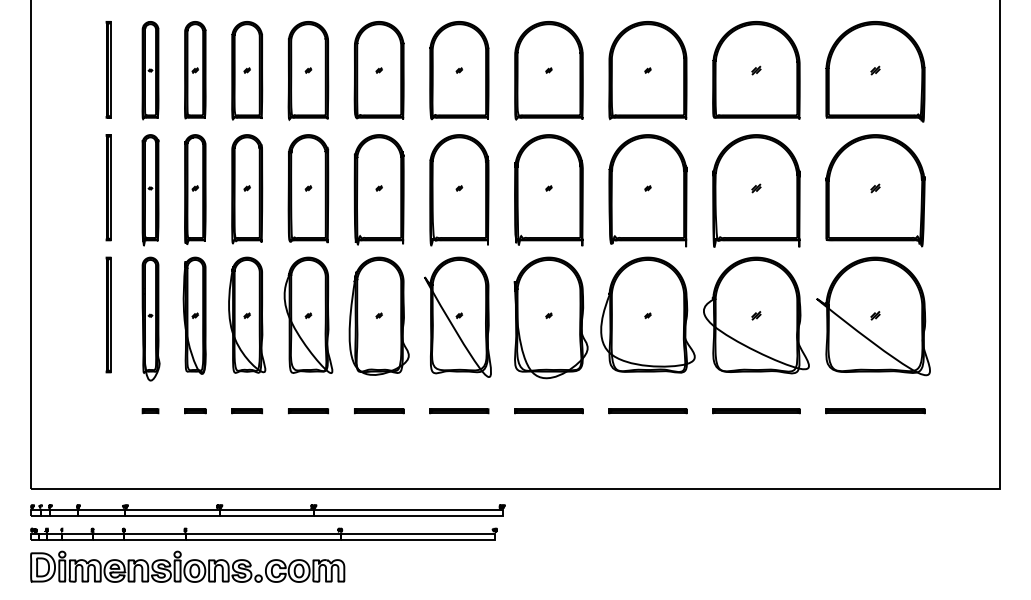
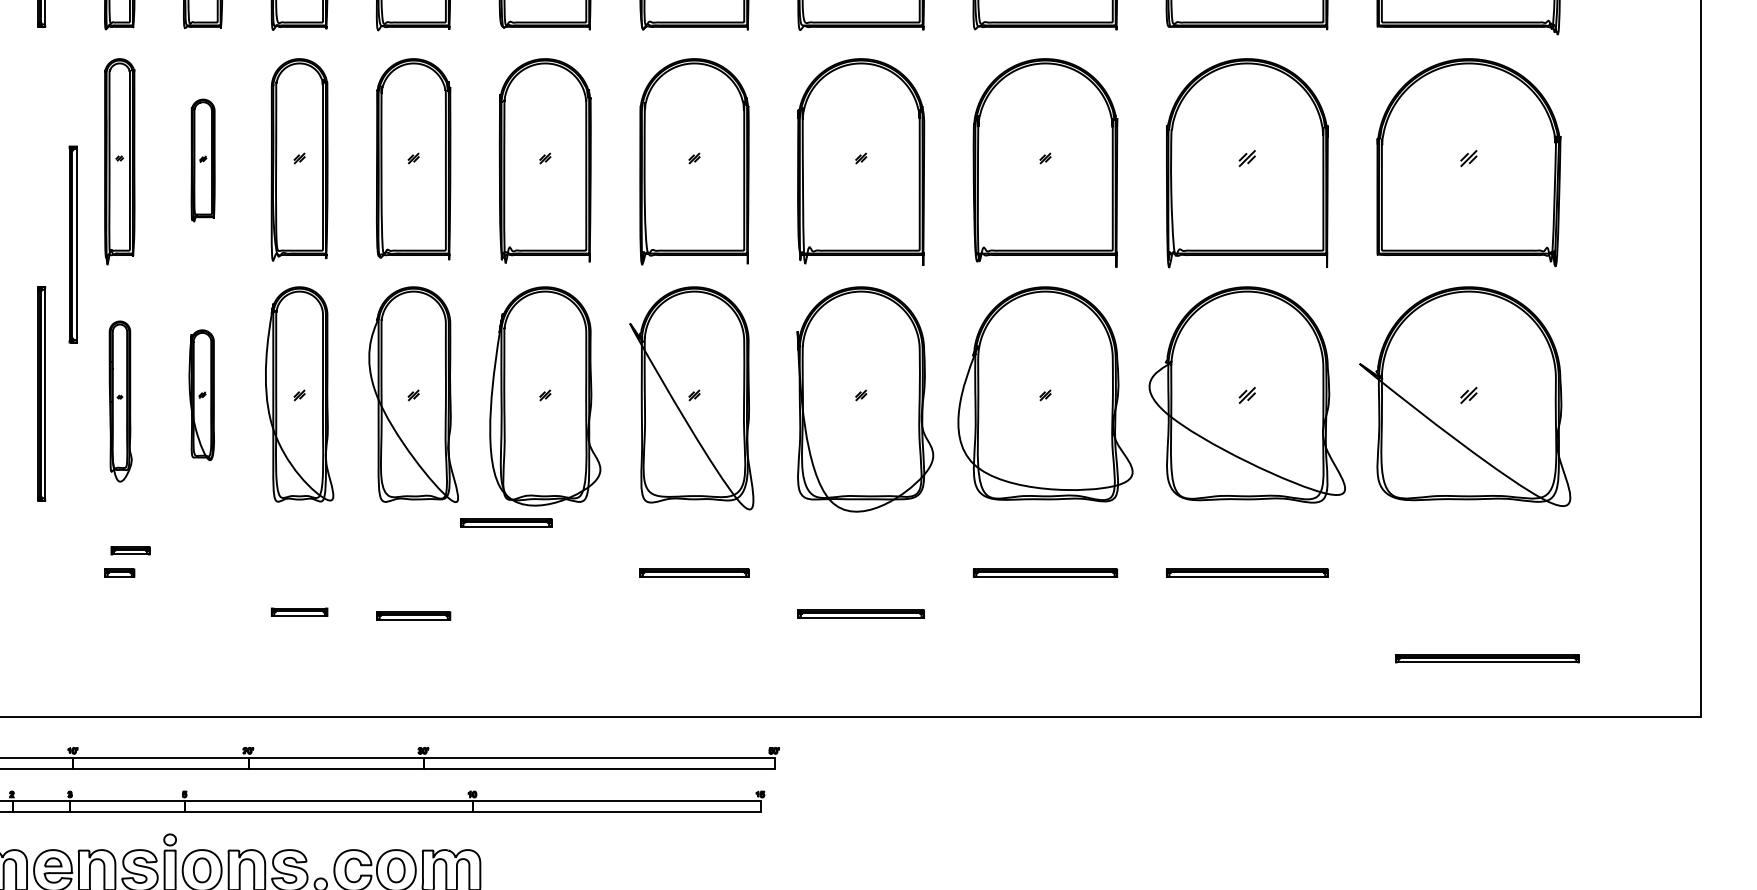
part: (108, 187) -> (73, 244), moved
part: (195, 189) -> (203, 160), size x0.6
part: (194, 315) -> (201, 394), size x0.6
part: (150, 318) -> (119, 400), size x0.7
part: (195, 411) -> (130, 551), moved
part: (246, 411) -> (298, 612), moved
part: (308, 411) -> (413, 616), moved
part: (379, 411) -> (506, 523), moved
part: (548, 411) -> (860, 614), moved
part: (875, 411) -> (1487, 659), moved

